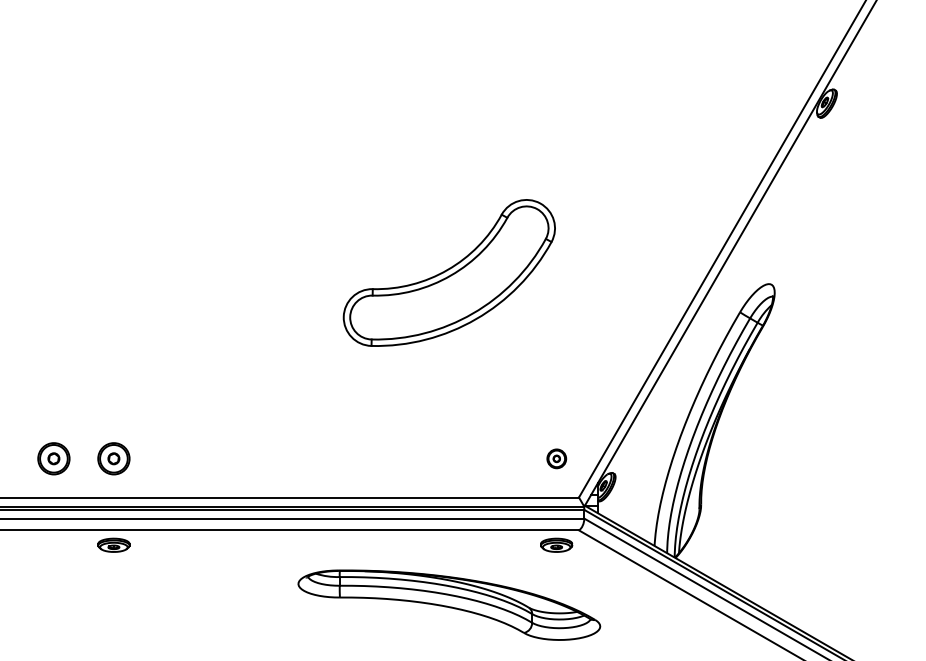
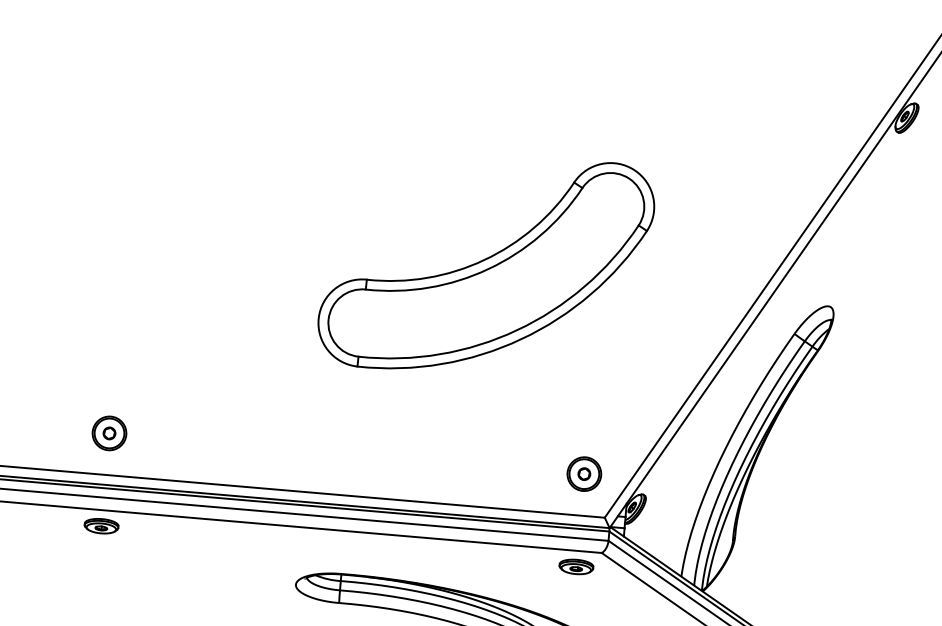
part: (449, 272) -> (486, 264), size x1.43
part: (53, 458) -> (44, 427), removed
part: (556, 458) -> (584, 473), size x1.67

